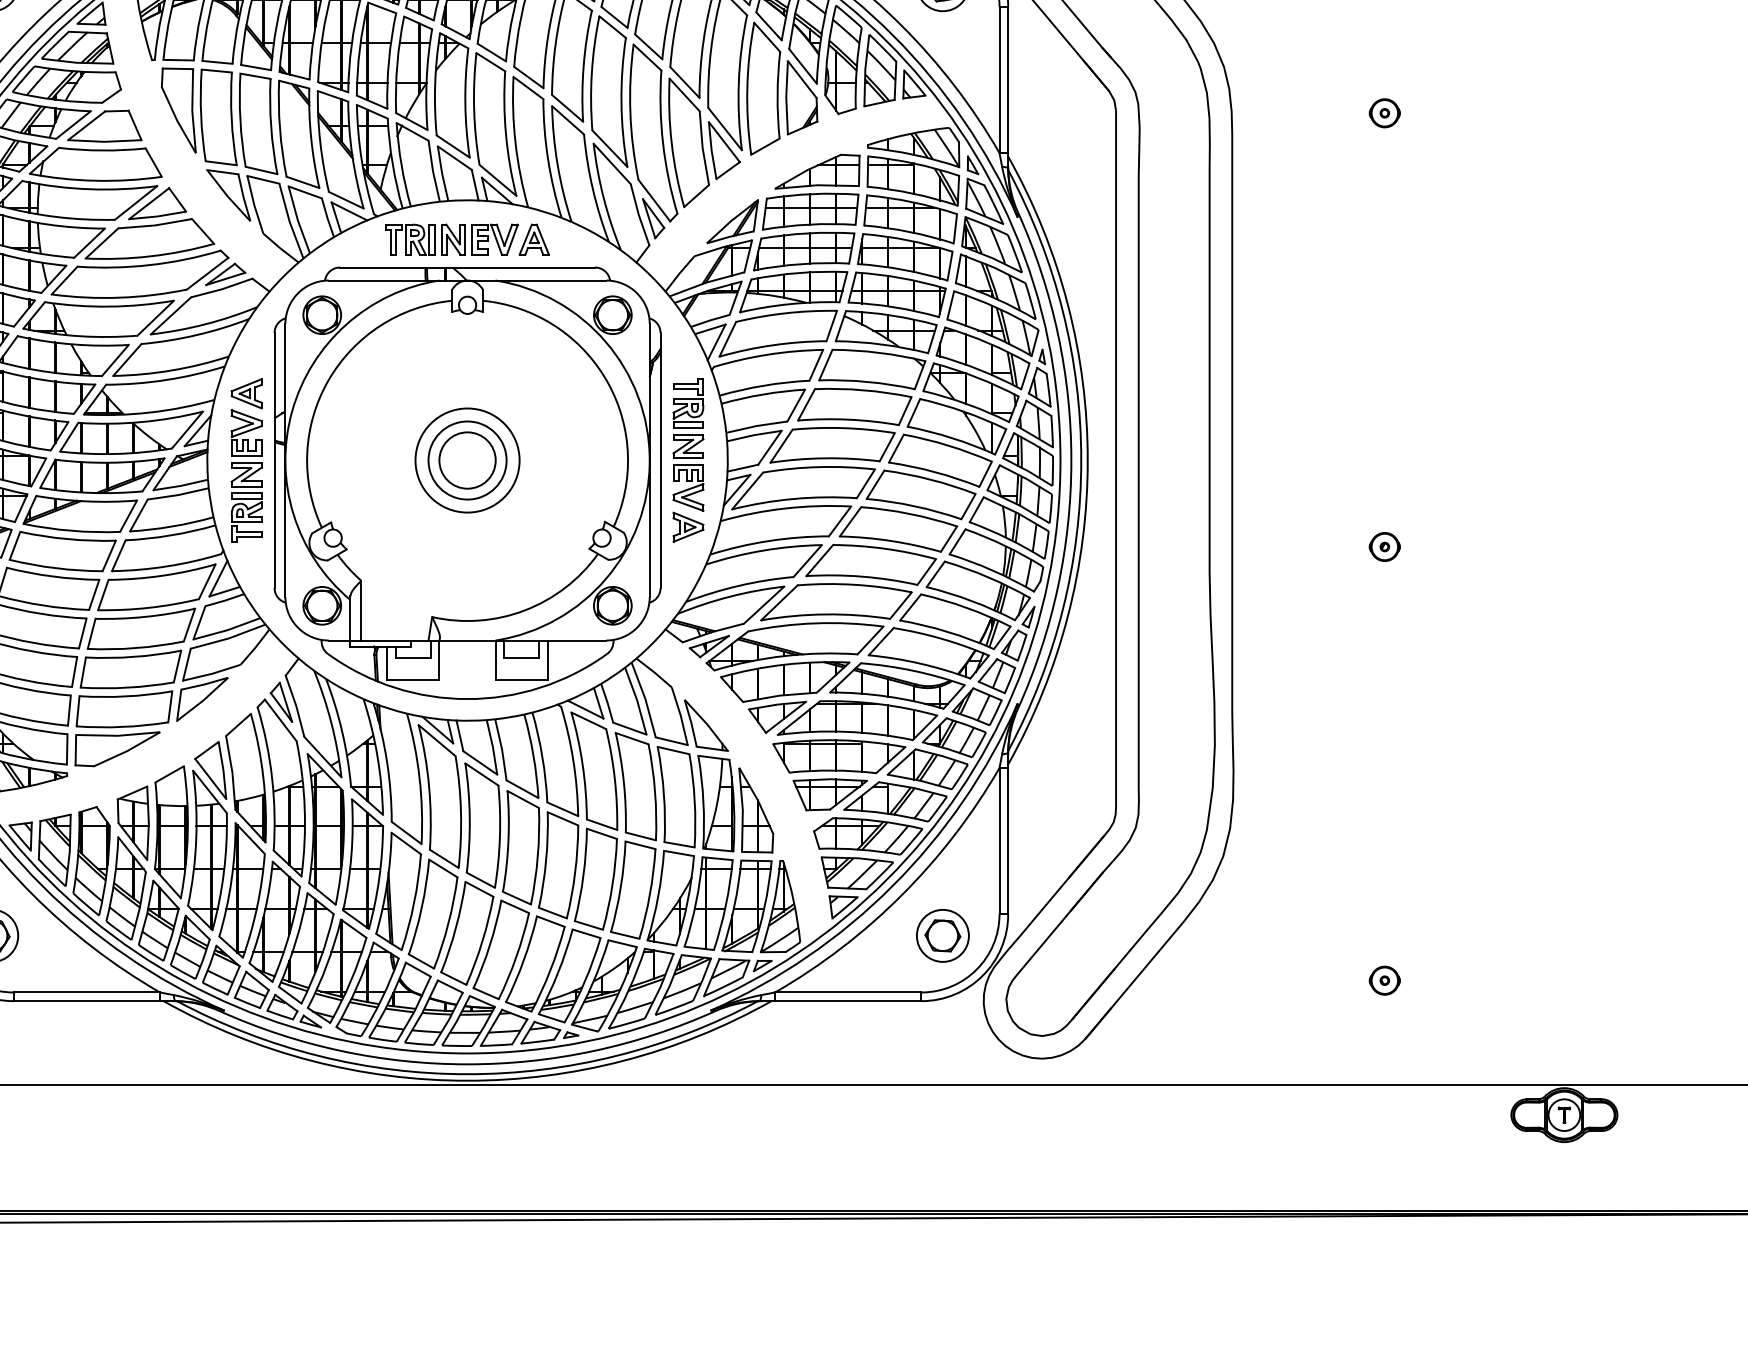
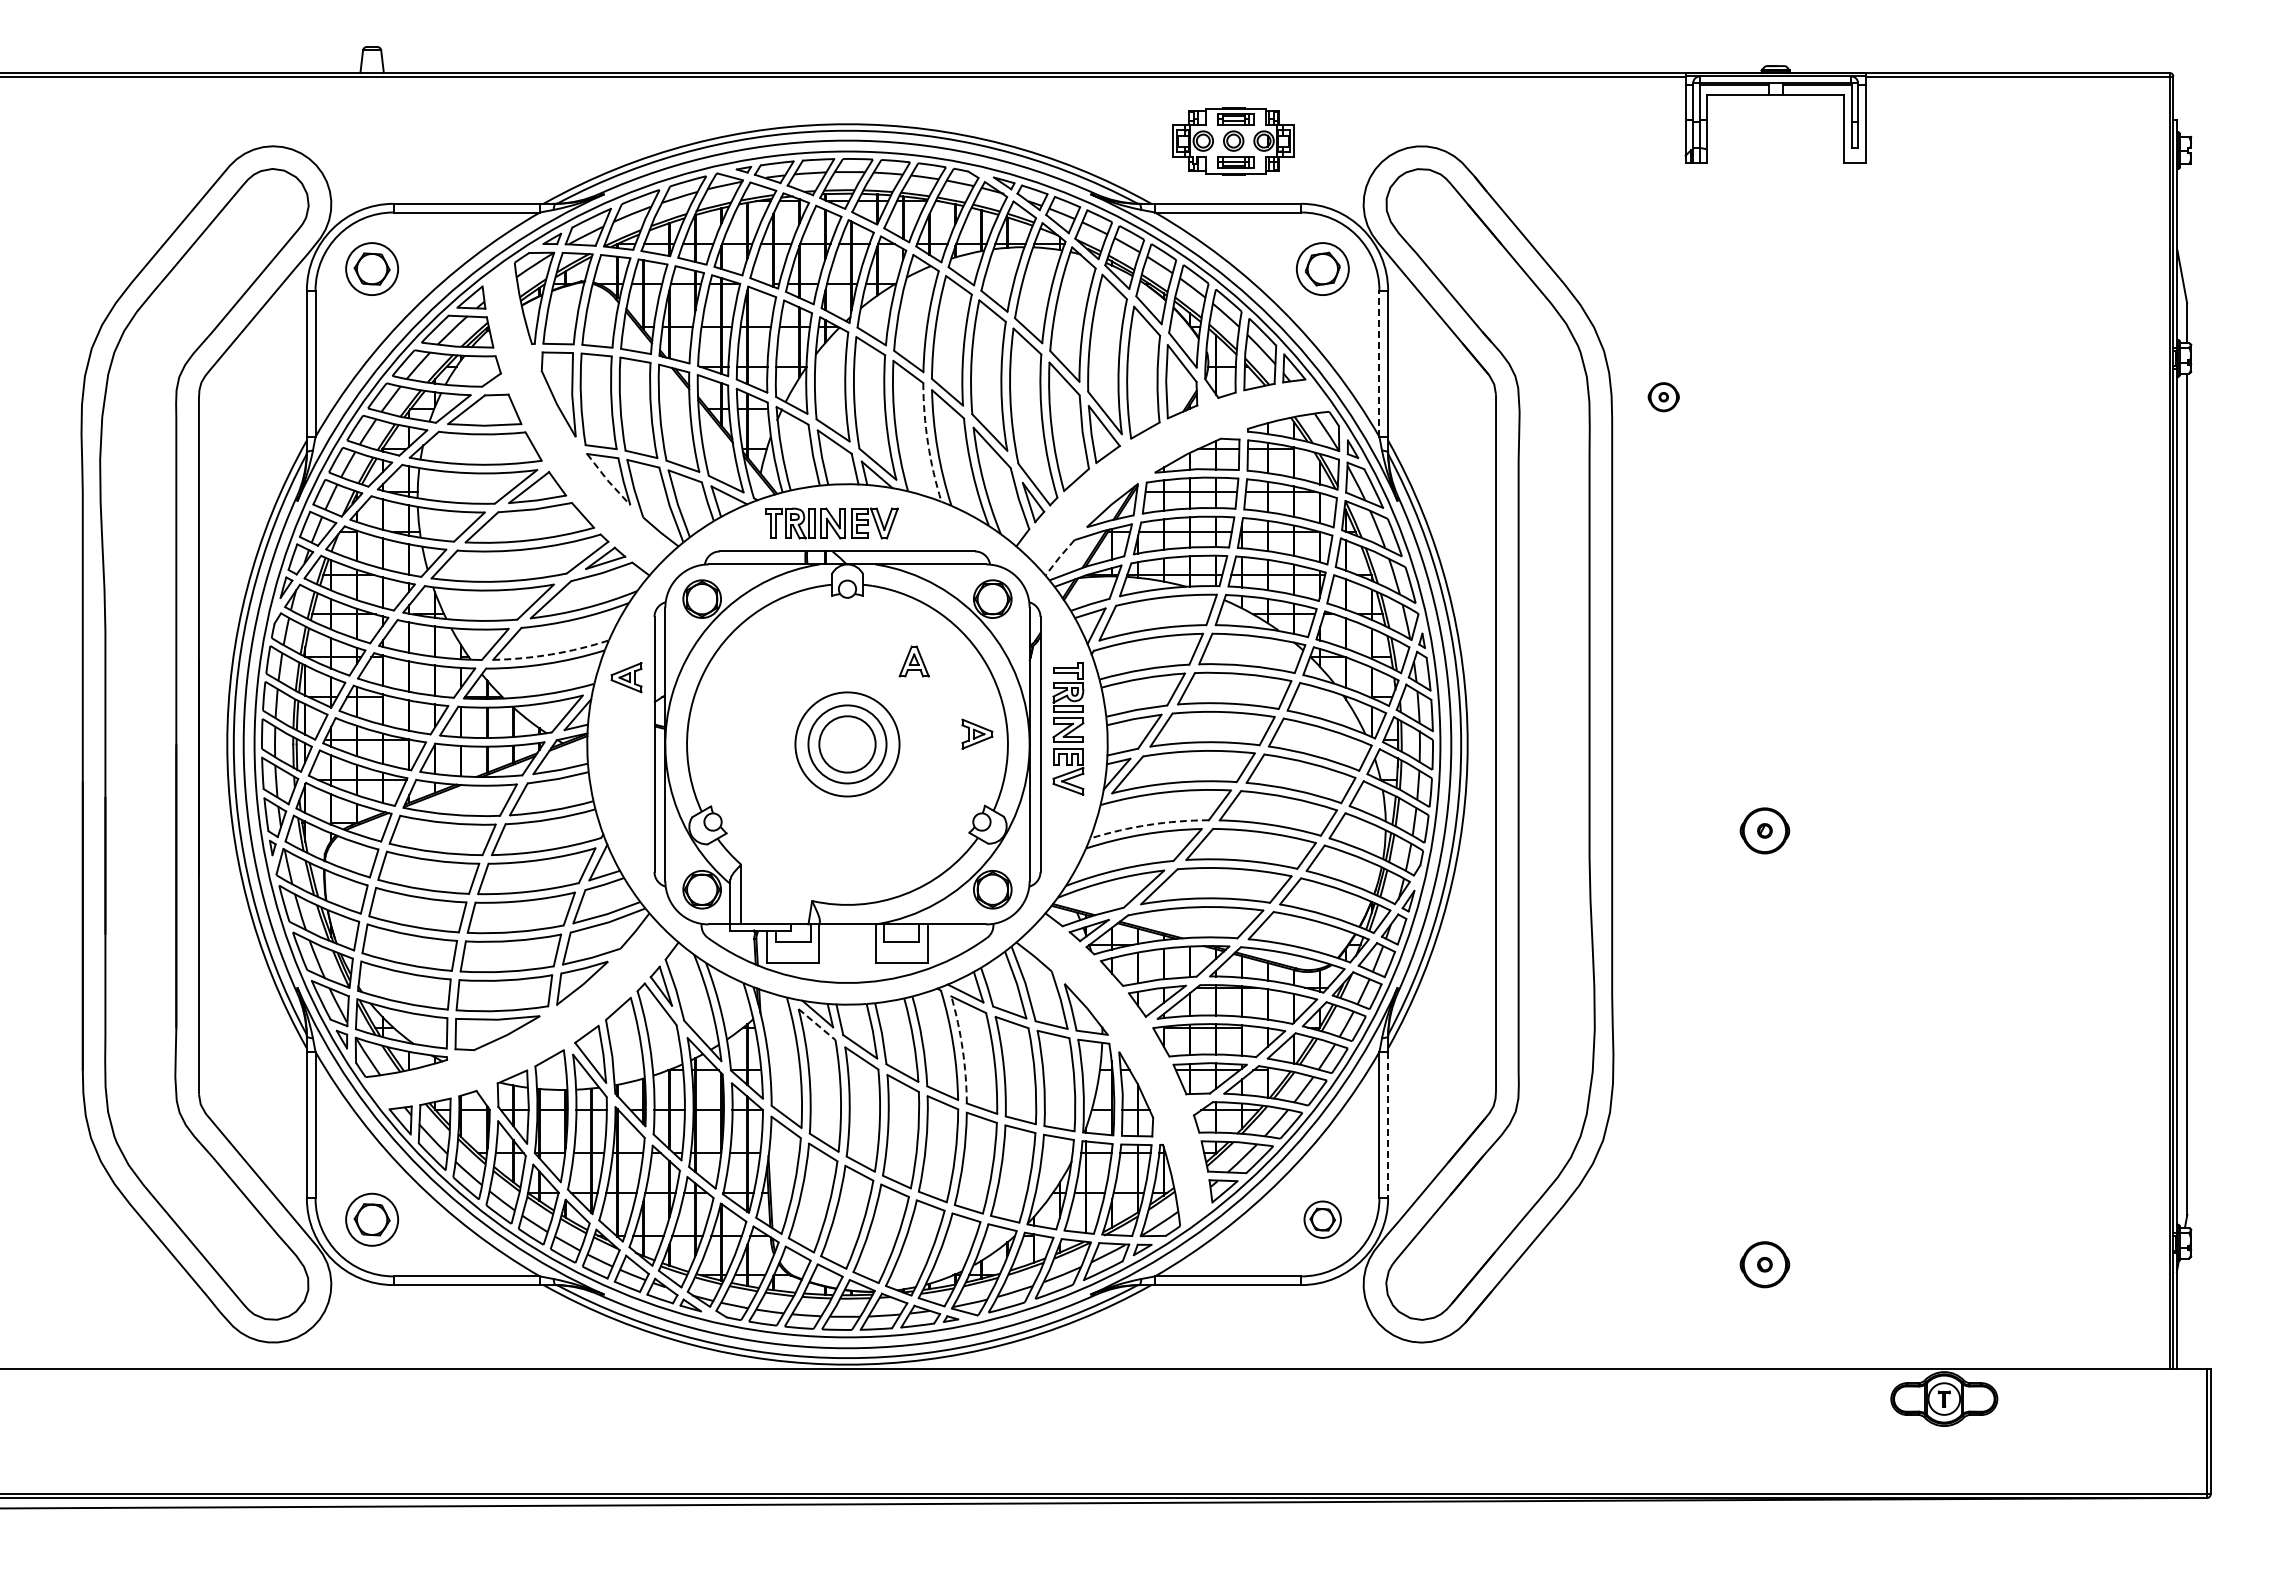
line: (999, 79) -> (1379, 363), solid -> dashed
part: (1384, 113) -> (1663, 397), moved
arc: (547, 159) -> (927, 443), solid -> dashed
line: (227, 196) -> (607, 480), solid -> dashed
part: (533, 239) -> (913, 661), moved
line: (679, 273) -> (1059, 557), solid -> dashed
arc: (171, 370) -> (551, 654), solid -> dashed
part: (246, 475) -> (626, 759), removed
part: (688, 526) -> (977, 733), moved
arc: (768, 540) -> (1148, 824), solid -> dashed
part: (1384, 546) -> (1764, 830), size x1.6
line: (437, 740) -> (817, 1024), solid -> dashed
arc: (582, 765) -> (962, 1049), solid -> dashed
line: (1008, 841) -> (1388, 1125), solid -> dashed
part: (942, 935) -> (1322, 1219), size x0.7
part: (1384, 980) -> (1764, 1264), size x1.6

